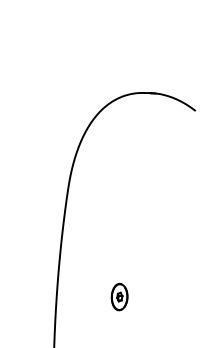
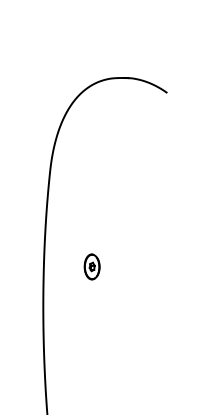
part: (118, 296) -> (91, 266), moved

